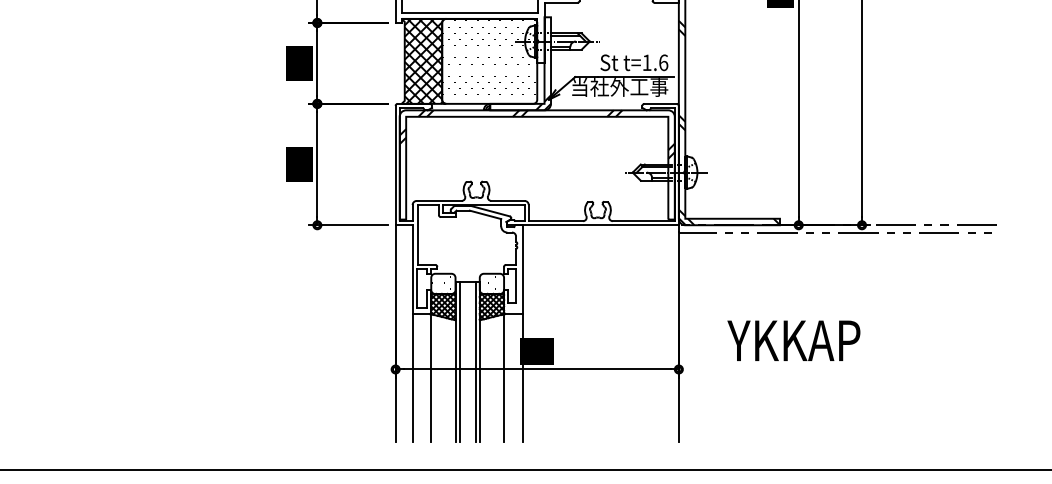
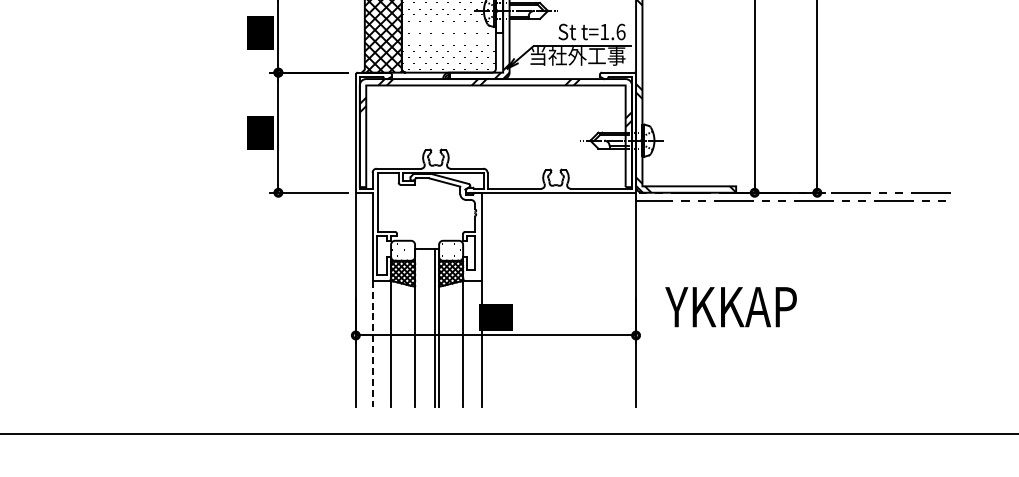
text: (793, 340) -> (730, 306), moved
line: (459, 361) -> (419, 327), removed
line: (412, 378) -> (372, 344), solid -> dashed

